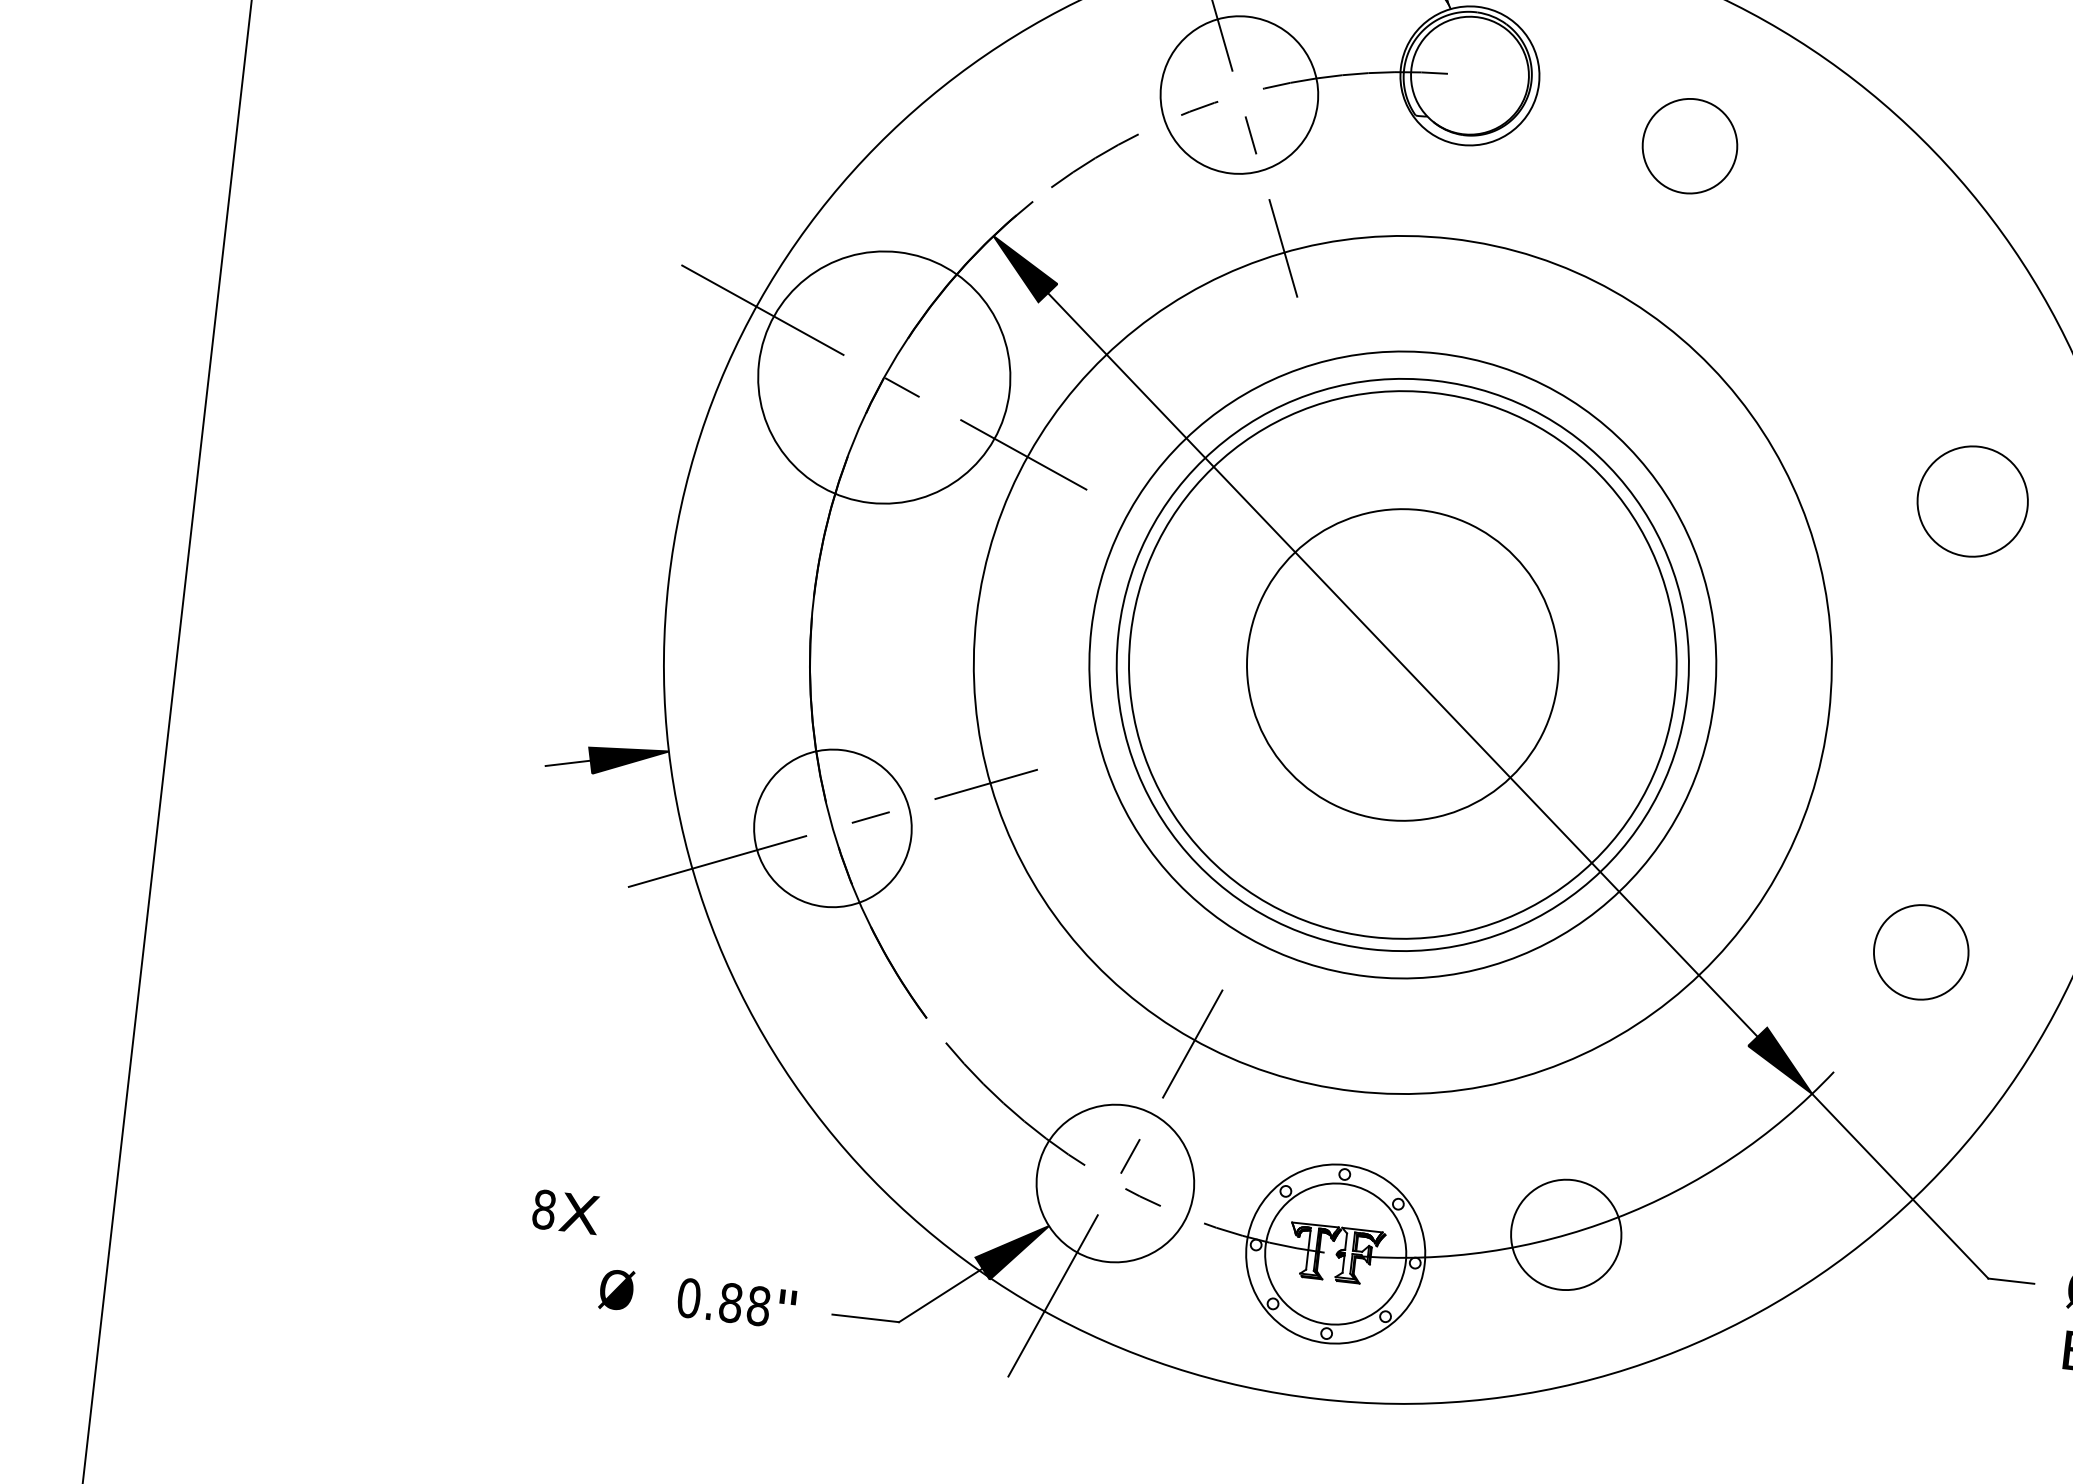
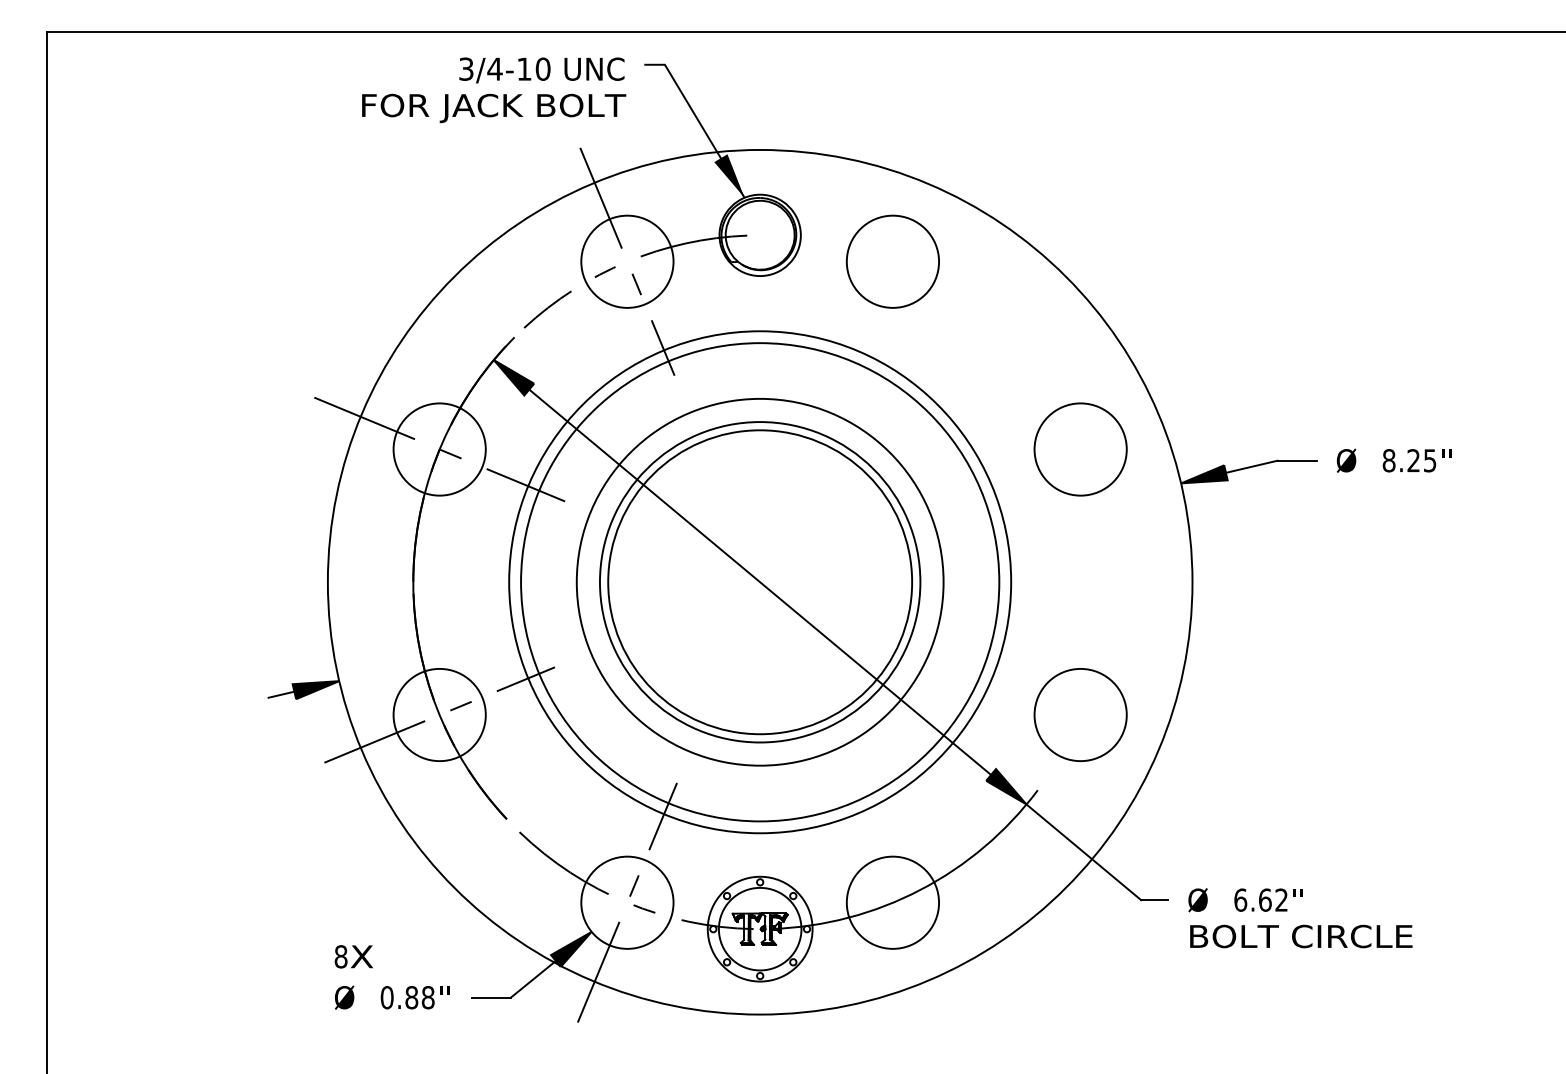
circle: (1689, 145) -> (892, 261), size x1.67
circle: (883, 377) -> (439, 449), size x0.62
circle: (1972, 501) -> (1080, 449), size x1.43
circle: (1403, 665) -> (760, 582), size x1.43
circle: (1403, 665) -> (760, 582), size x1.67
circle: (1921, 951) -> (1080, 714), size x1.67
text: (565, 1211) -> (353, 956), moved
circle: (1565, 1234) -> (892, 902), size x1.43

